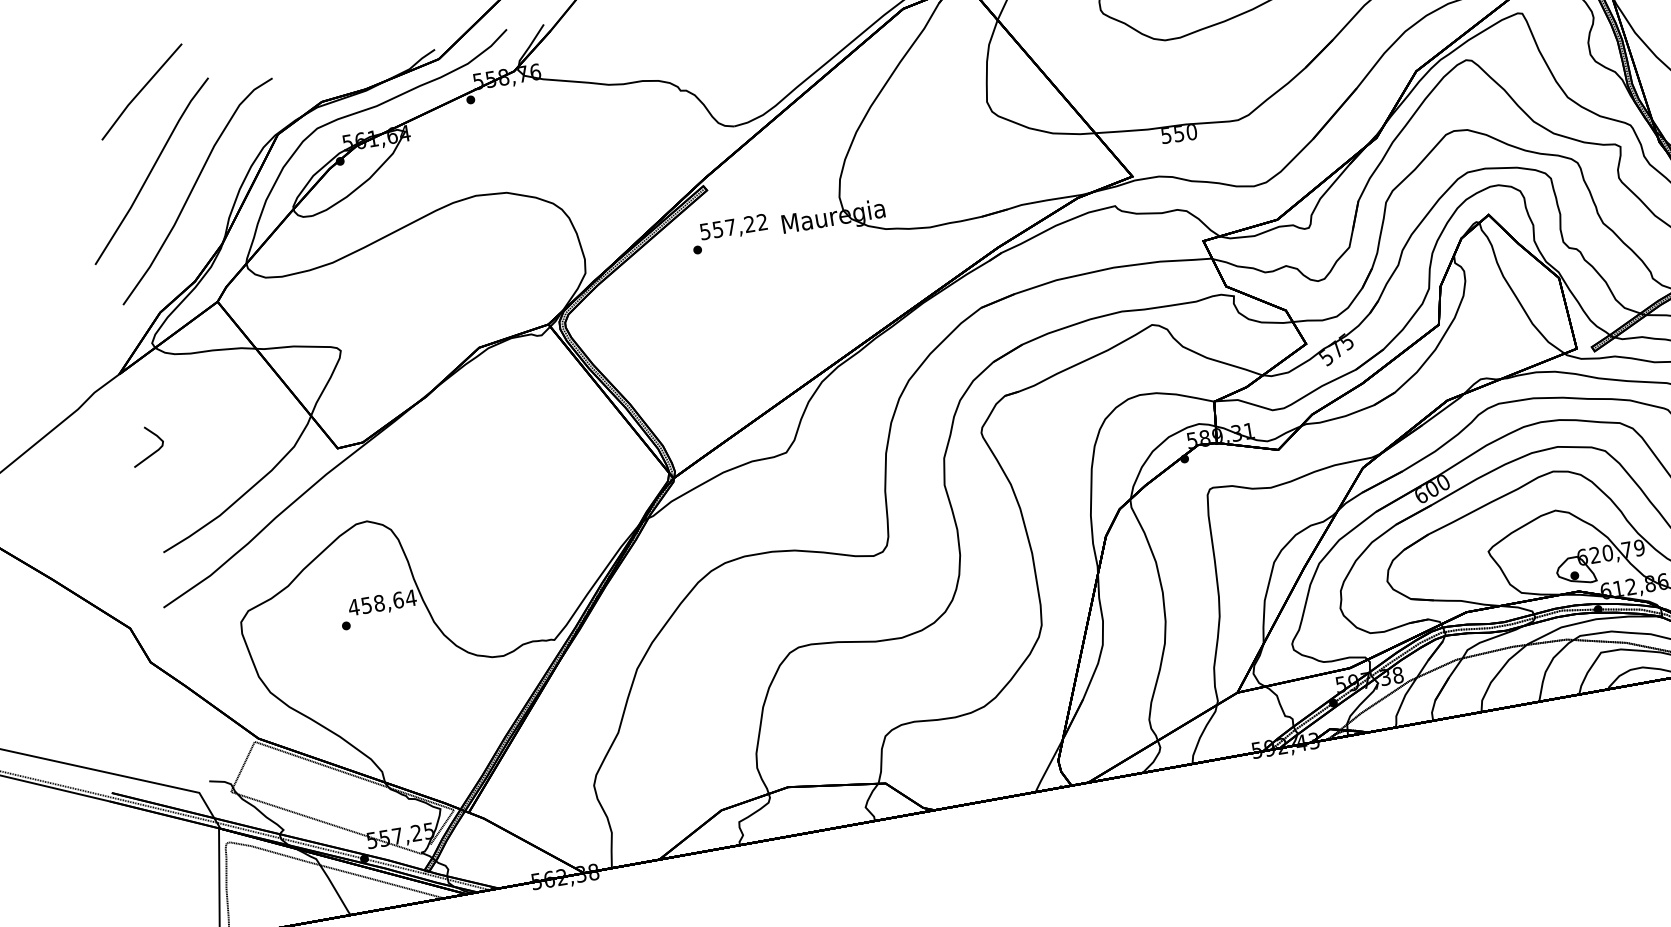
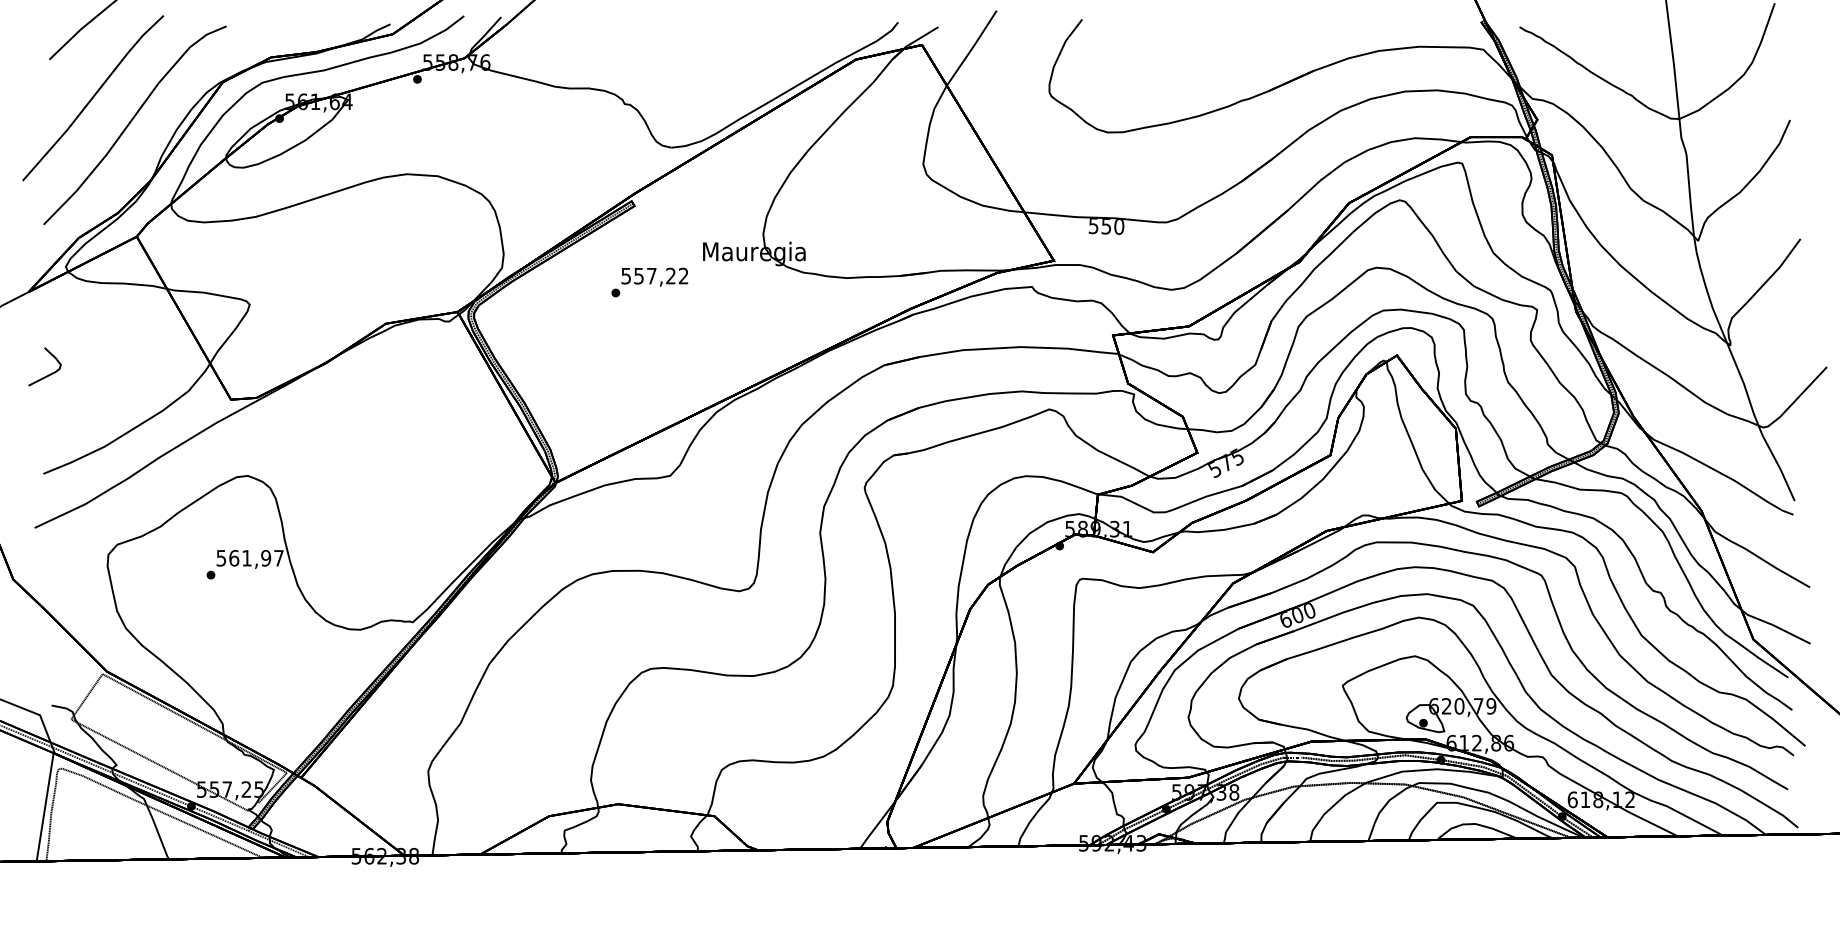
text: (729, 234) -> (649, 282), moved
text: (382, 601) -> (250, 557), 458,64 -> 561,97

